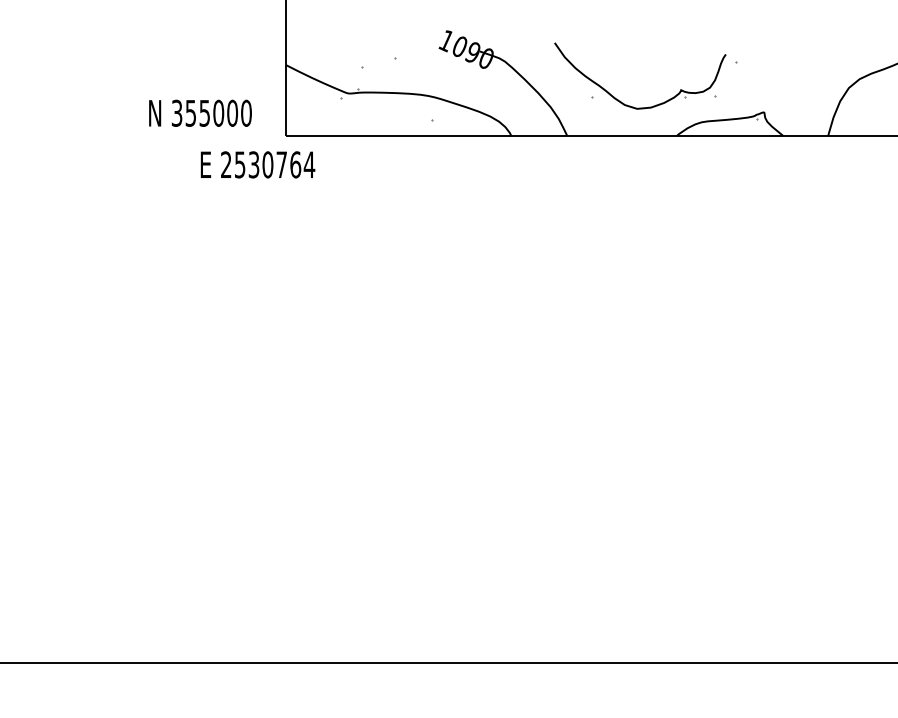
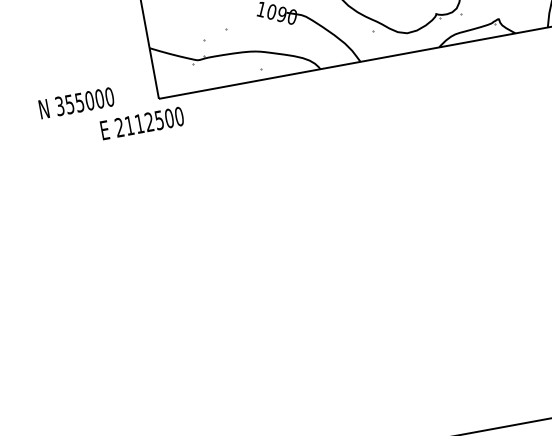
text: (200, 112) -> (76, 102), moved
text: (275, 164) -> (154, 120), 2530764 -> 2112500

